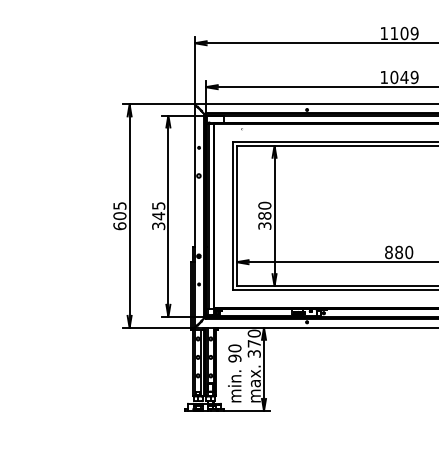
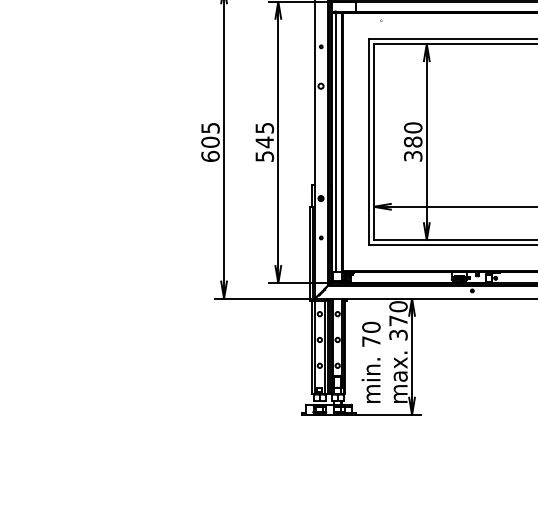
text: (158, 225) -> (264, 155), 345 -> 545
text: (234, 358) -> (370, 341), 90 -> 70

